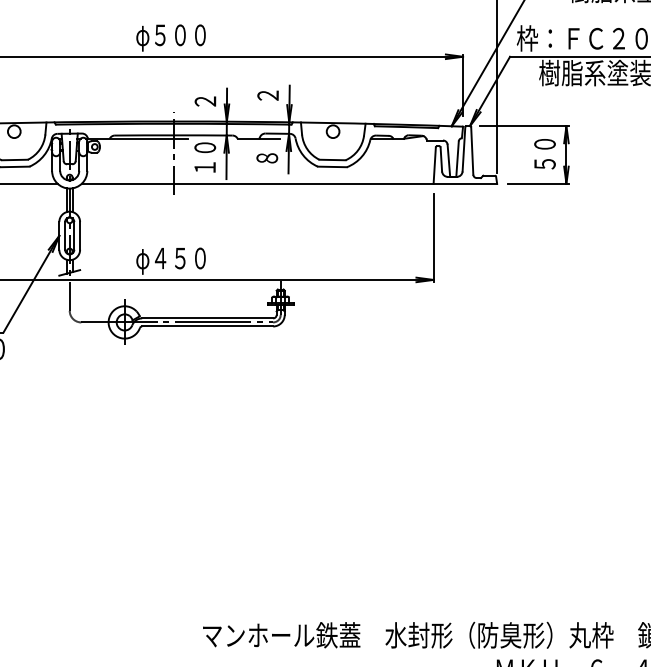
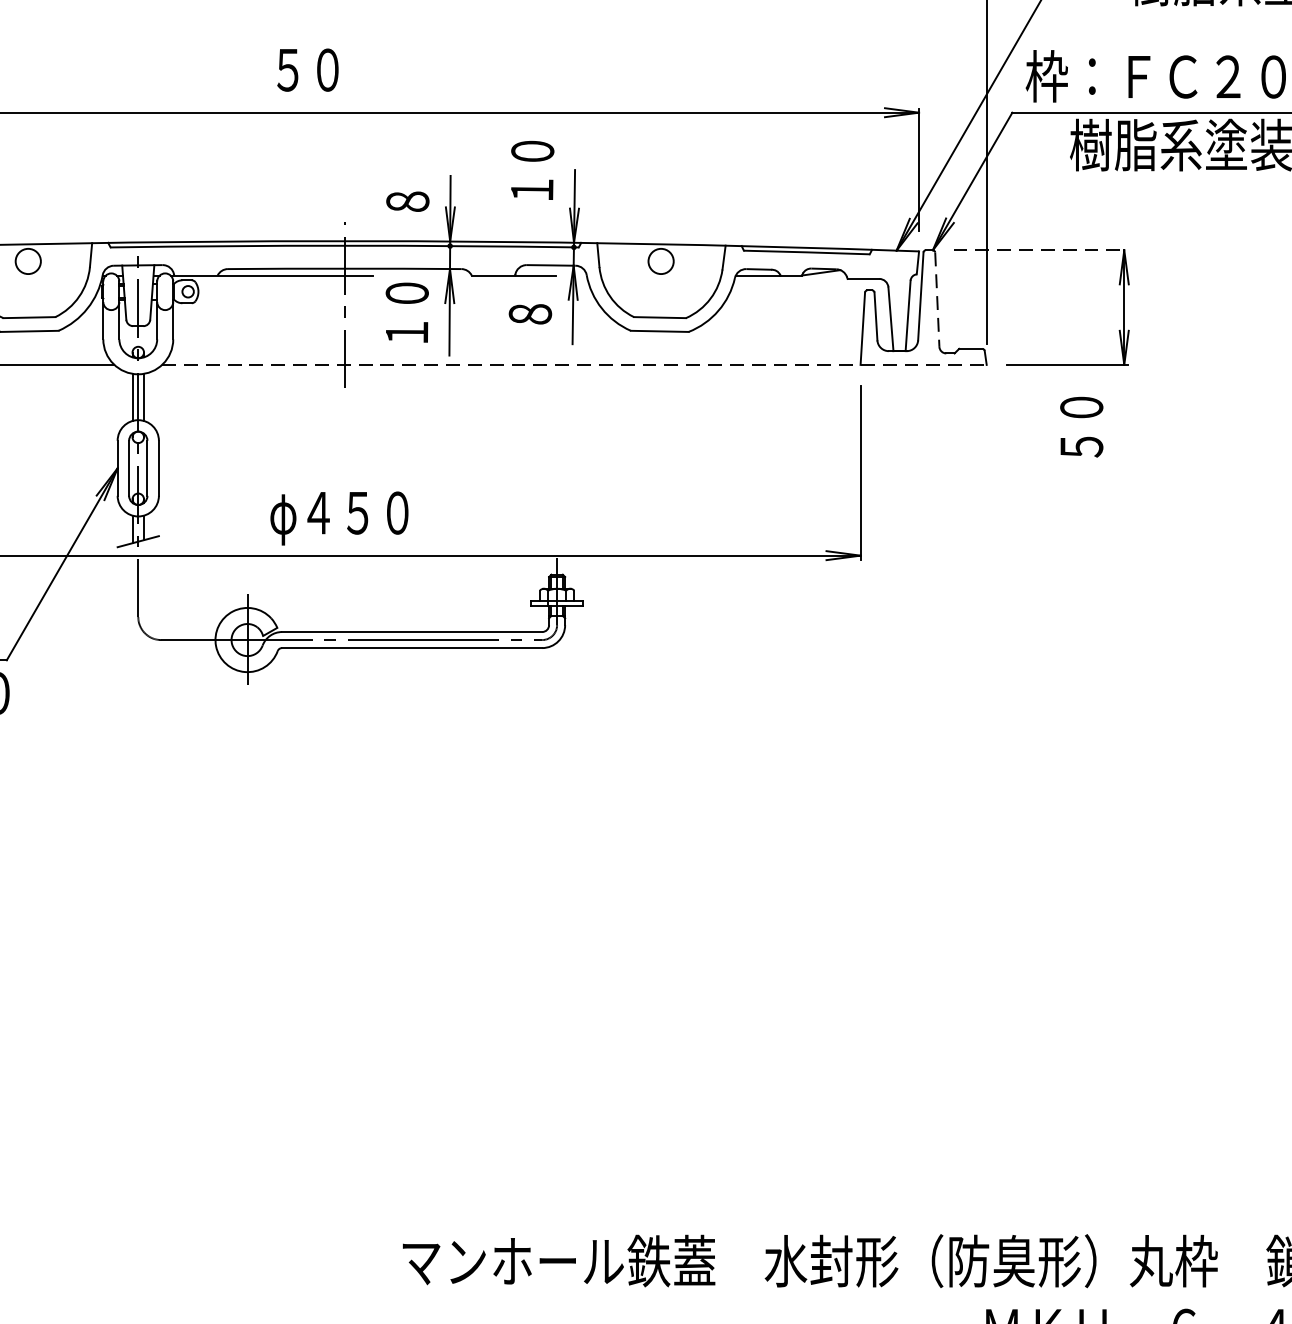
text: (170, 37) -> (338, 74), φ５００ -> ５０
text: (268, 85) -> (532, 169), ２ -> １０
text: (205, 101) -> (407, 201), ２ -> ８
line: (524, 126) -> (1041, 251), solid -> dashed
line: (472, 150) -> (937, 298), solid -> dashed
text: (544, 154) -> (1080, 427), moved
line: (289, 183) -> (574, 364), solid -> dashed

